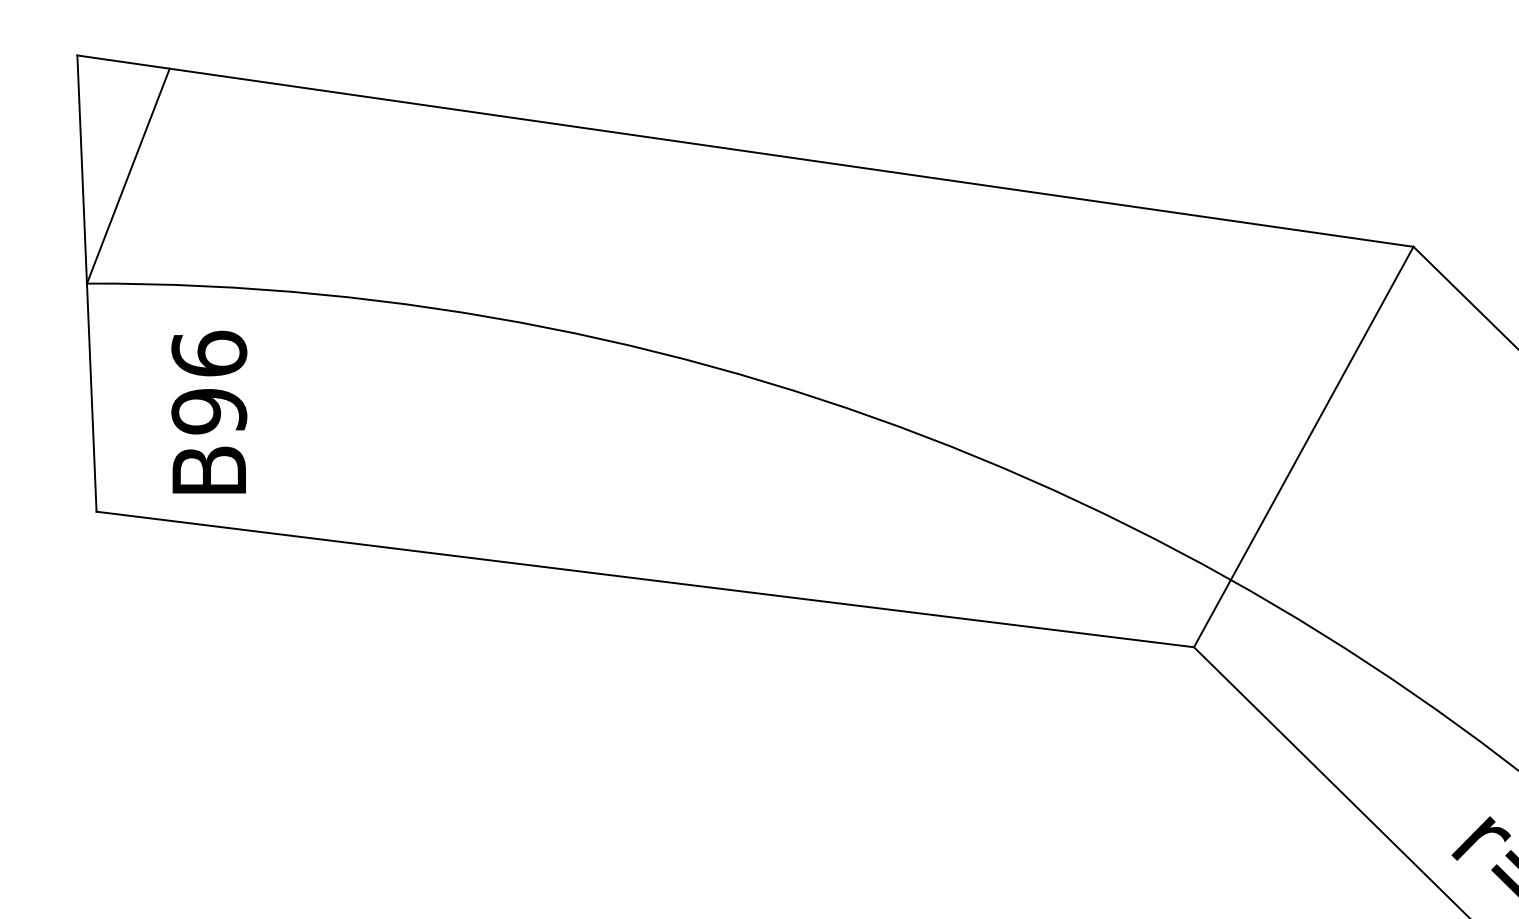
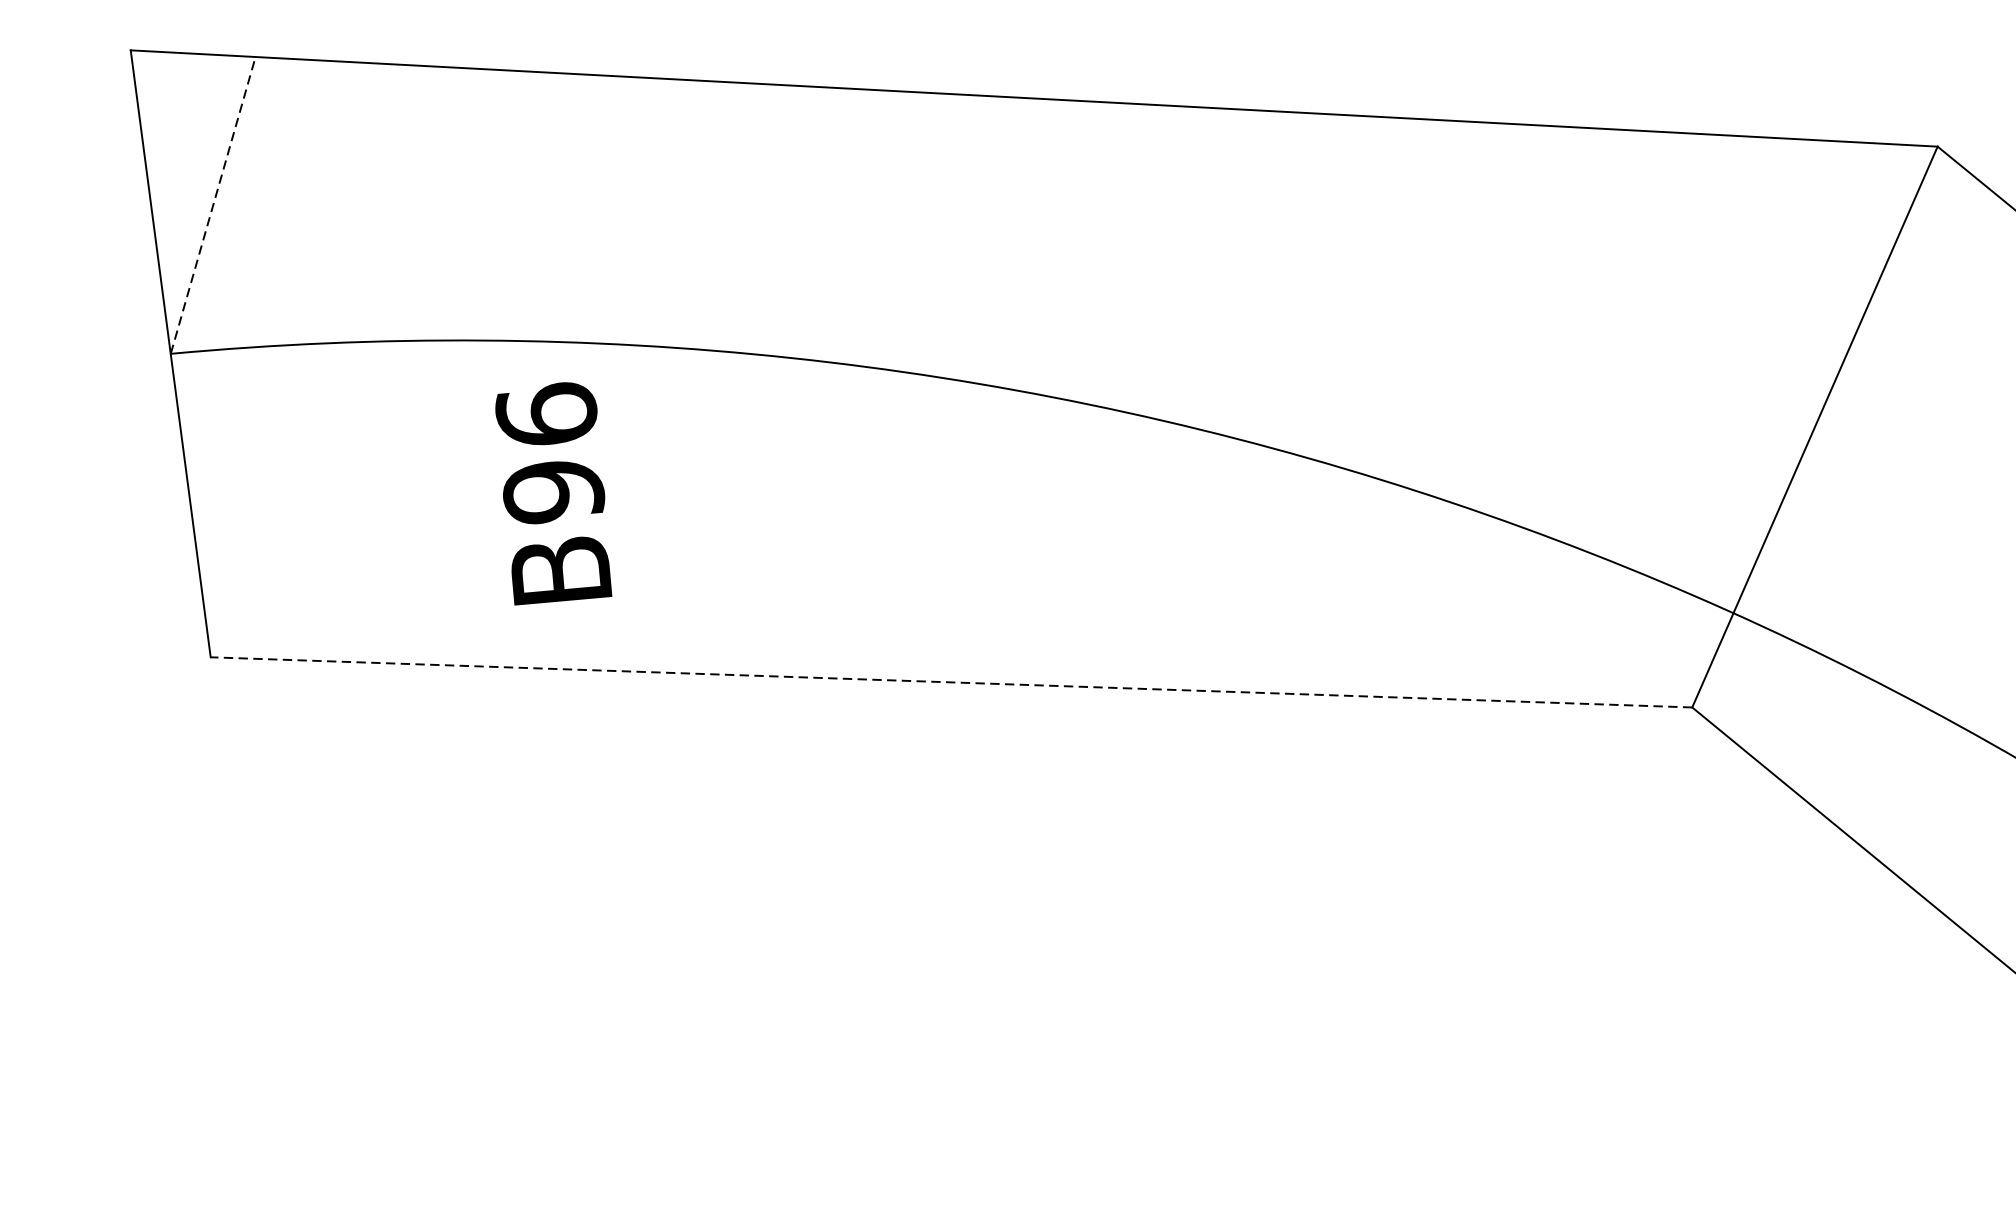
line: (128, 175) -> (213, 204), solid -> dashed
text: (209, 411) -> (553, 491), moved
line: (645, 579) -> (951, 682), solid -> dashed

